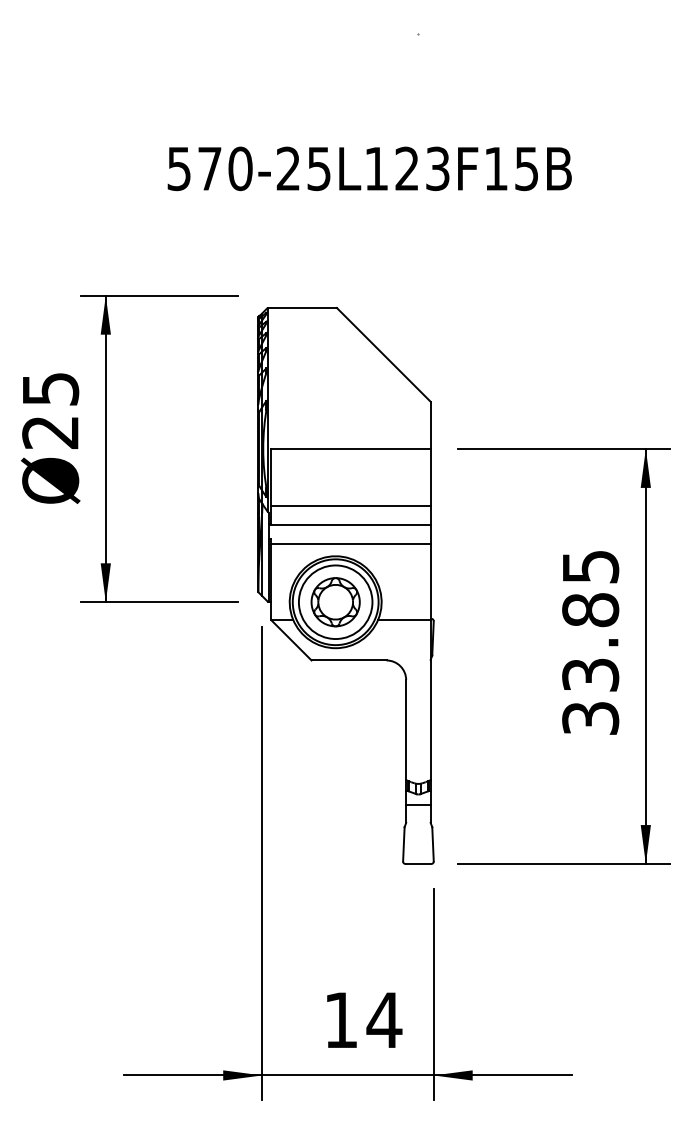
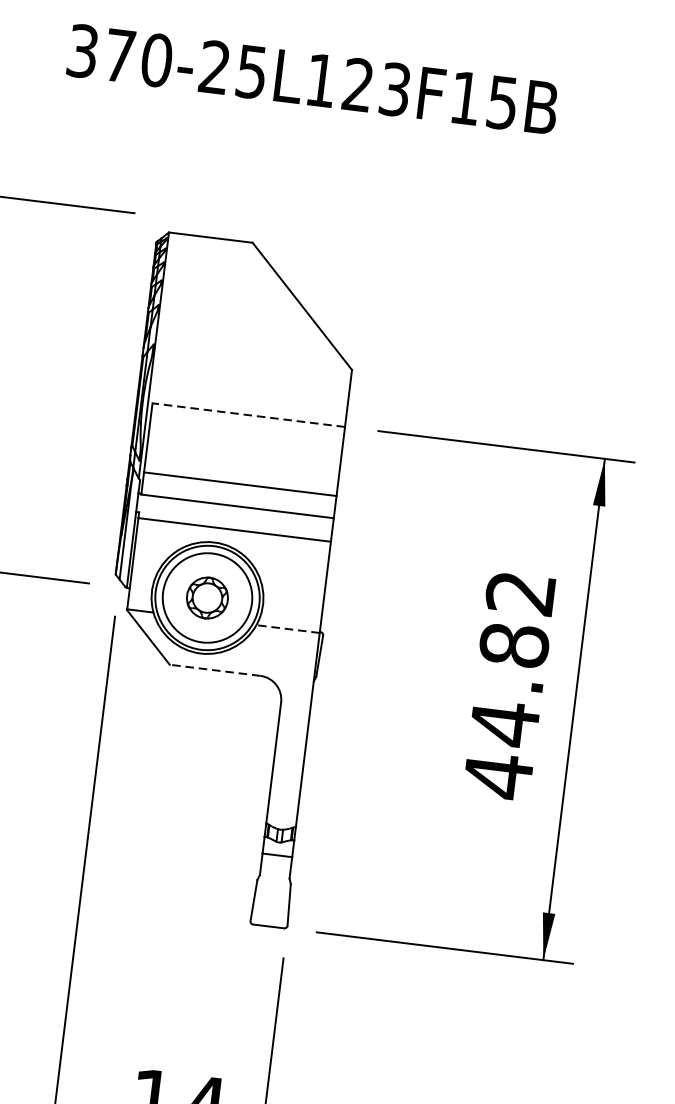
text: (179, 168) -> (83, 50), 570-25L123F15B -> 370-25L123F15B
line: (351, 449) -> (249, 415), solid -> dashed
part: (335, 602) -> (207, 598), size x0.7
line: (404, 619) -> (288, 629), solid -> dashed
text: (590, 643) -> (509, 685), 33.85 -> 44.82
line: (348, 660) -> (214, 670), solid -> dashed

